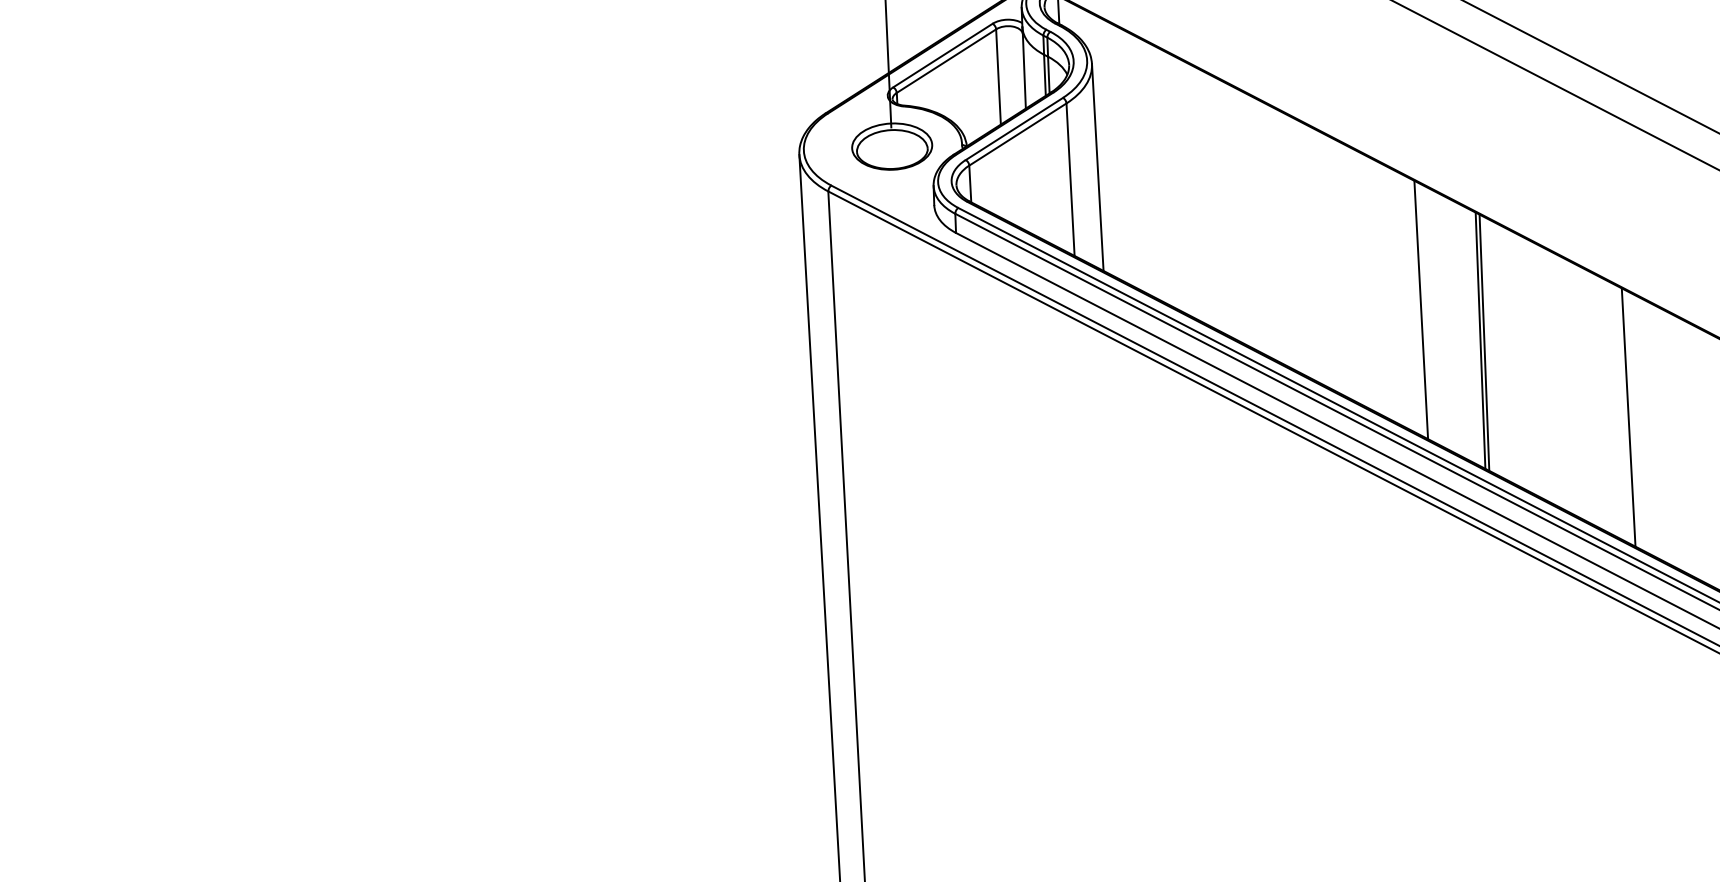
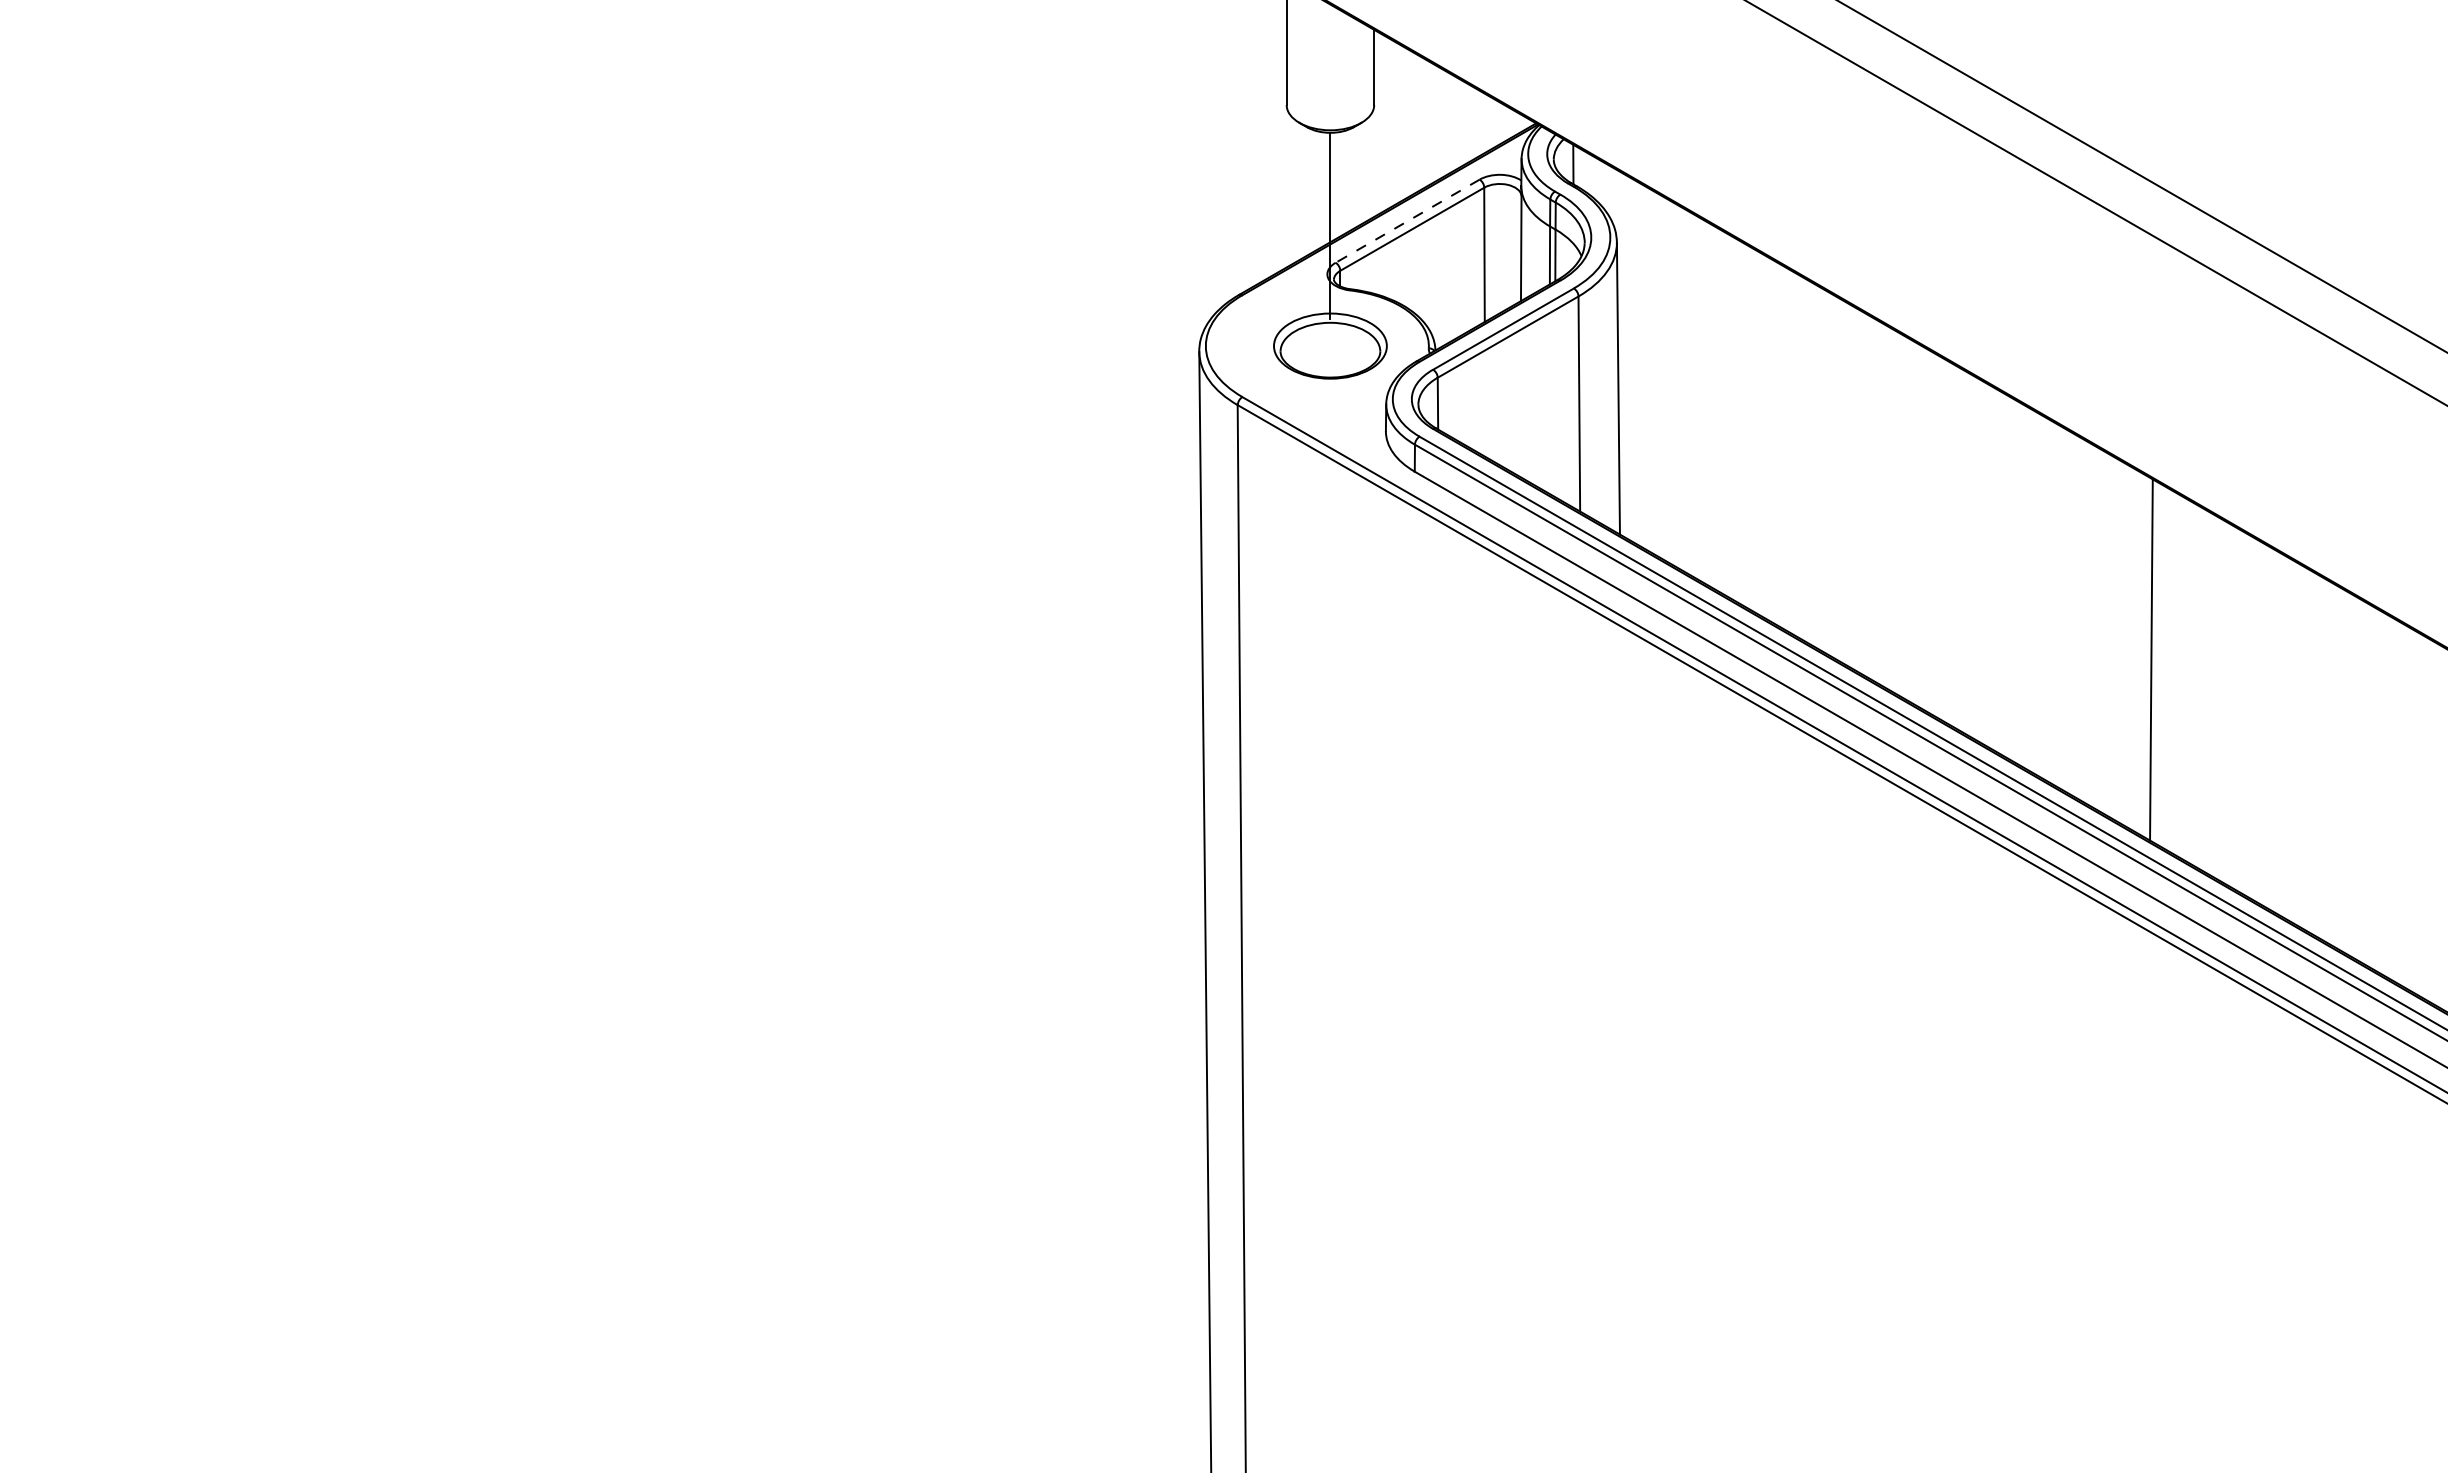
line: (942, 55) -> (1407, 221), solid -> dashed
line: (1421, 309) -> (2064, 609), removed
line: (1480, 340) -> (2145, 656), removed
line: (1628, 417) -> (2349, 774), removed

